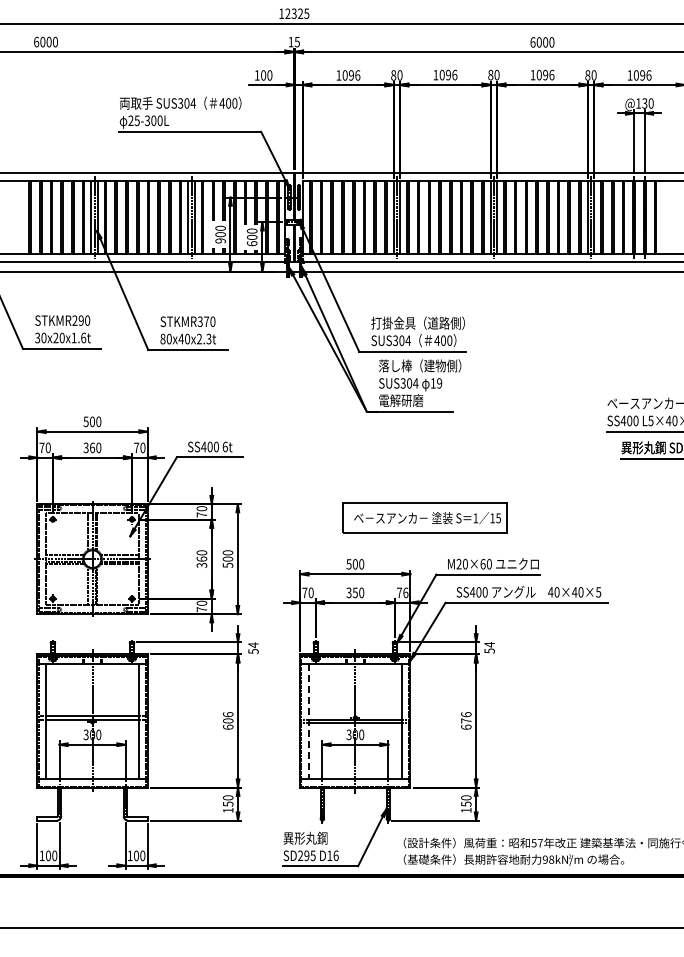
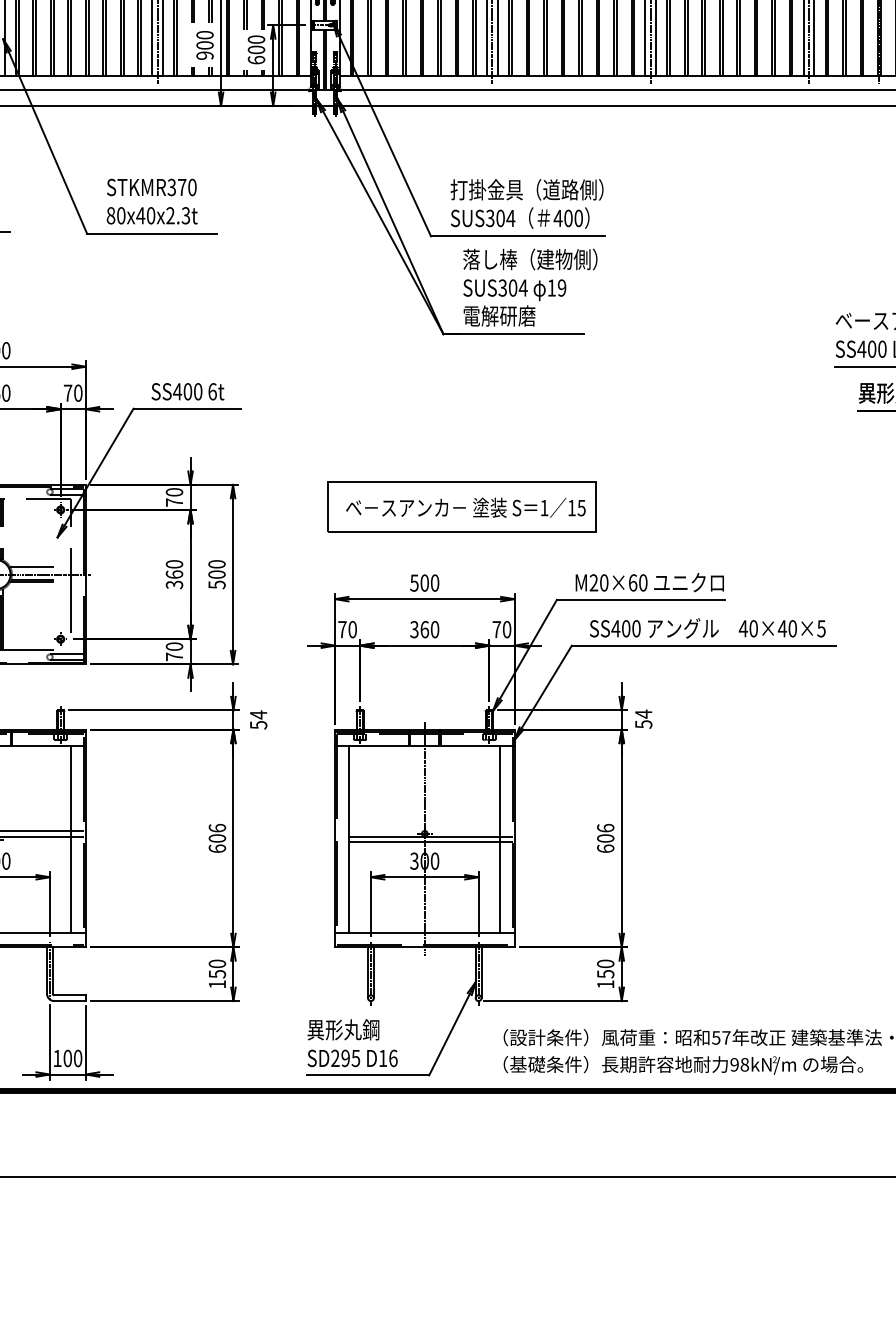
part: (424, 517) -> (460, 506), moved
text: (354, 592) -> (423, 629), 350 -> 360
text: (405, 592) -> (506, 629), 76 -> 70
text: (466, 720) -> (605, 837), 676 -> 606
line: (309, 722) -> (349, 841), dashed -> solid

